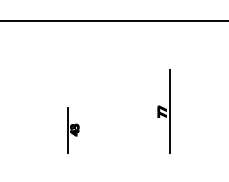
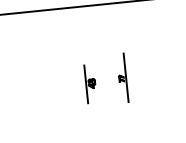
part: (163, 111) -> (122, 78), size x0.7
part: (73, 130) -> (90, 84), moved

